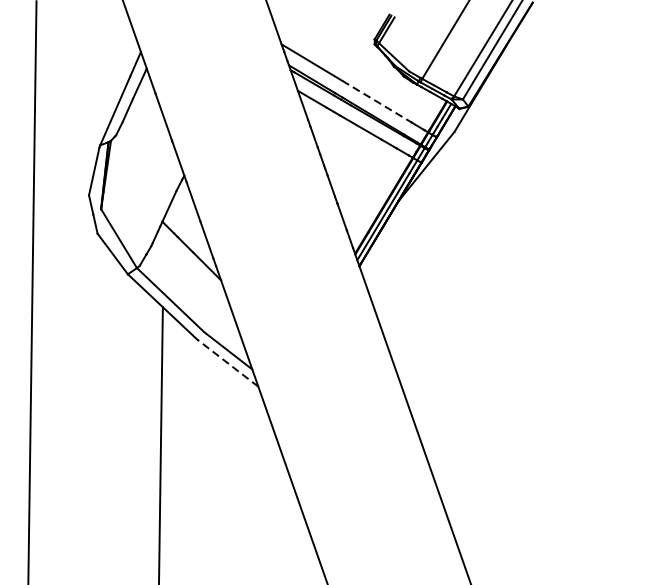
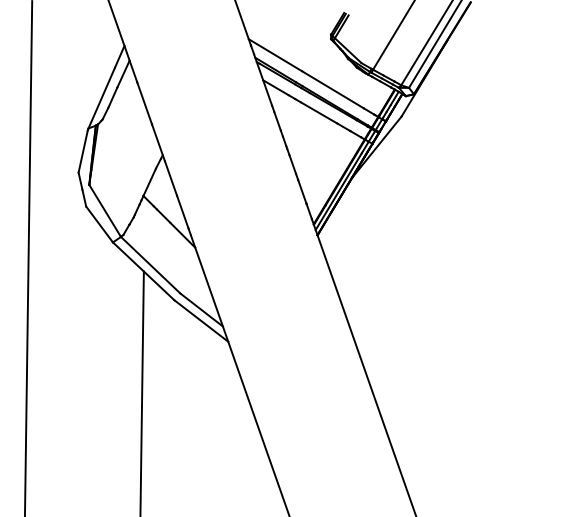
line: (377, 101) -> (333, 89), dashed -> solid
line: (226, 362) -> (200, 320), dashed -> solid

